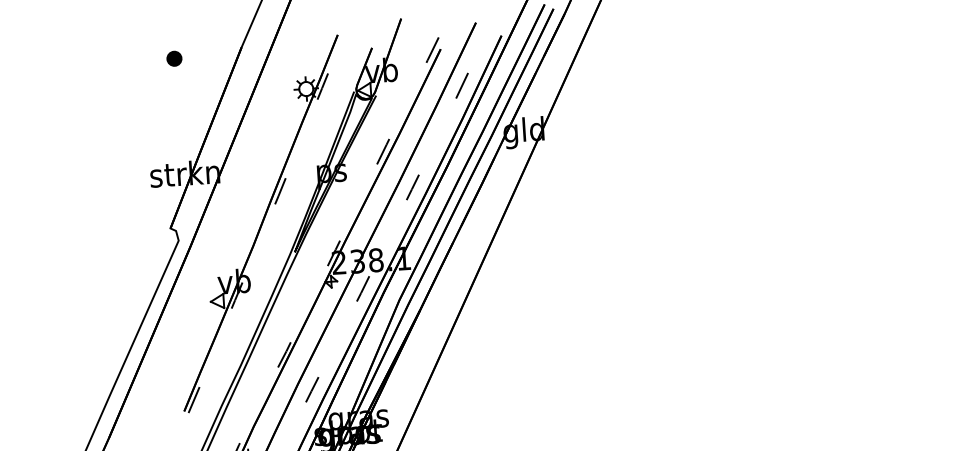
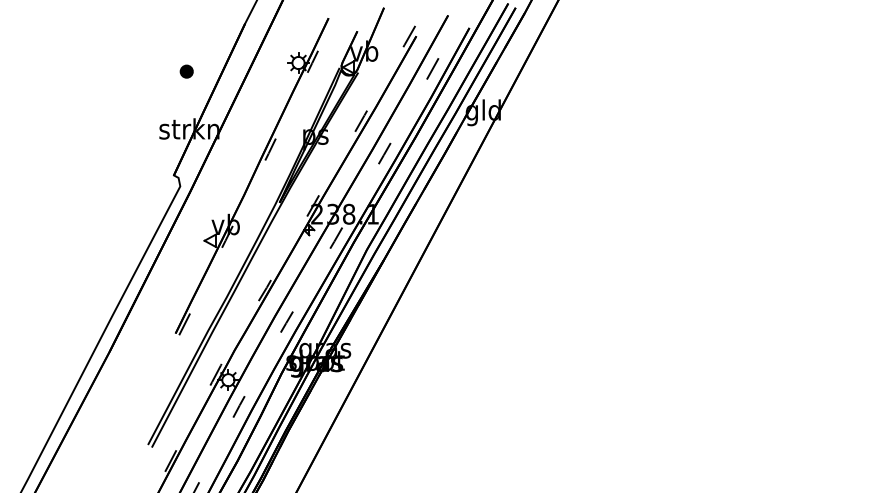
part: (174, 58) -> (186, 71), moved

